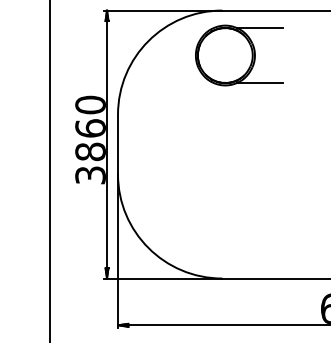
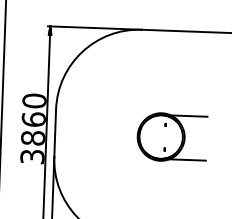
part: (239, 55) -> (172, 137), moved

